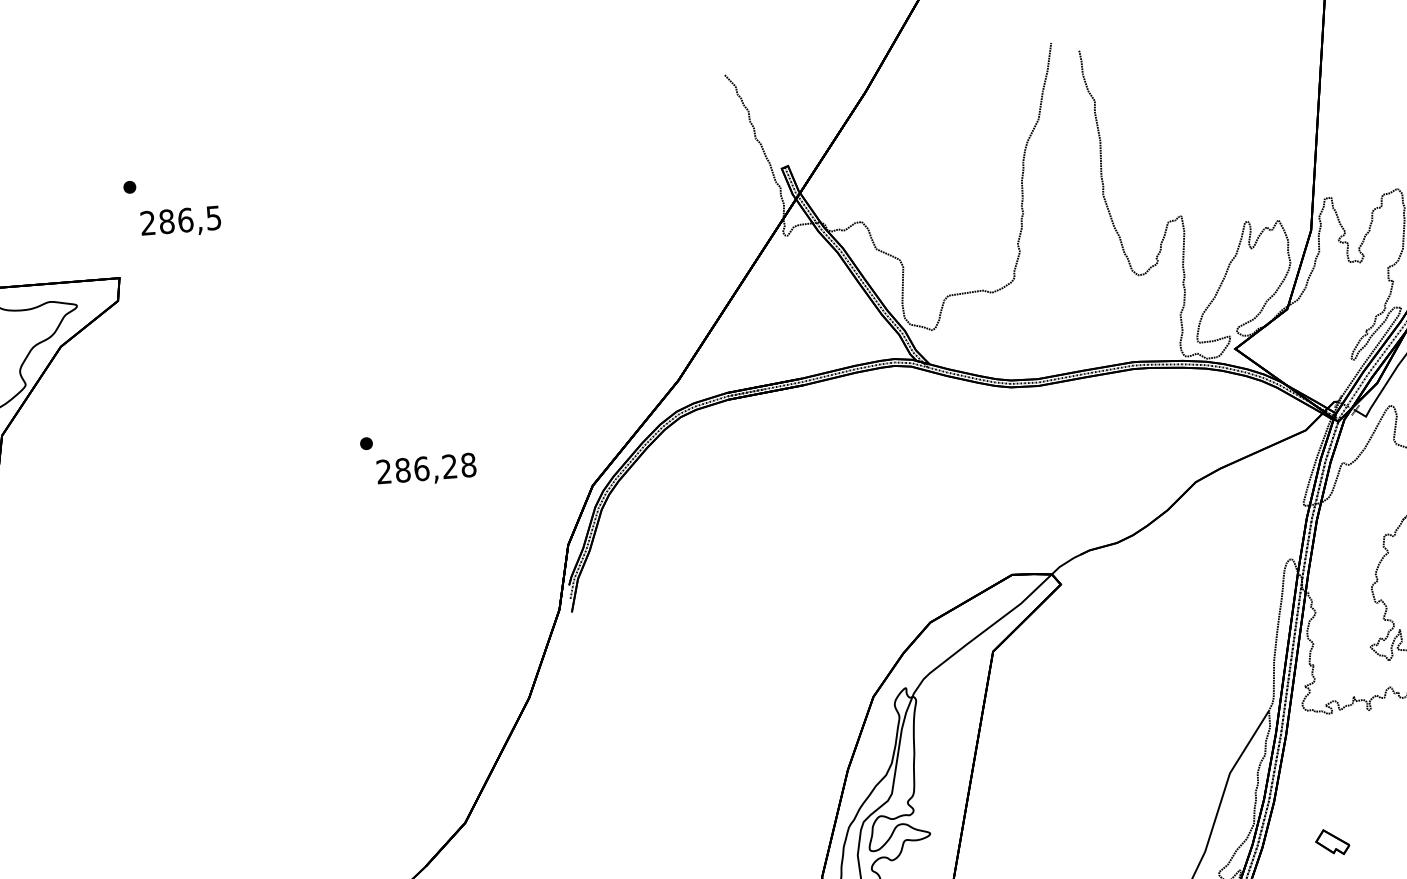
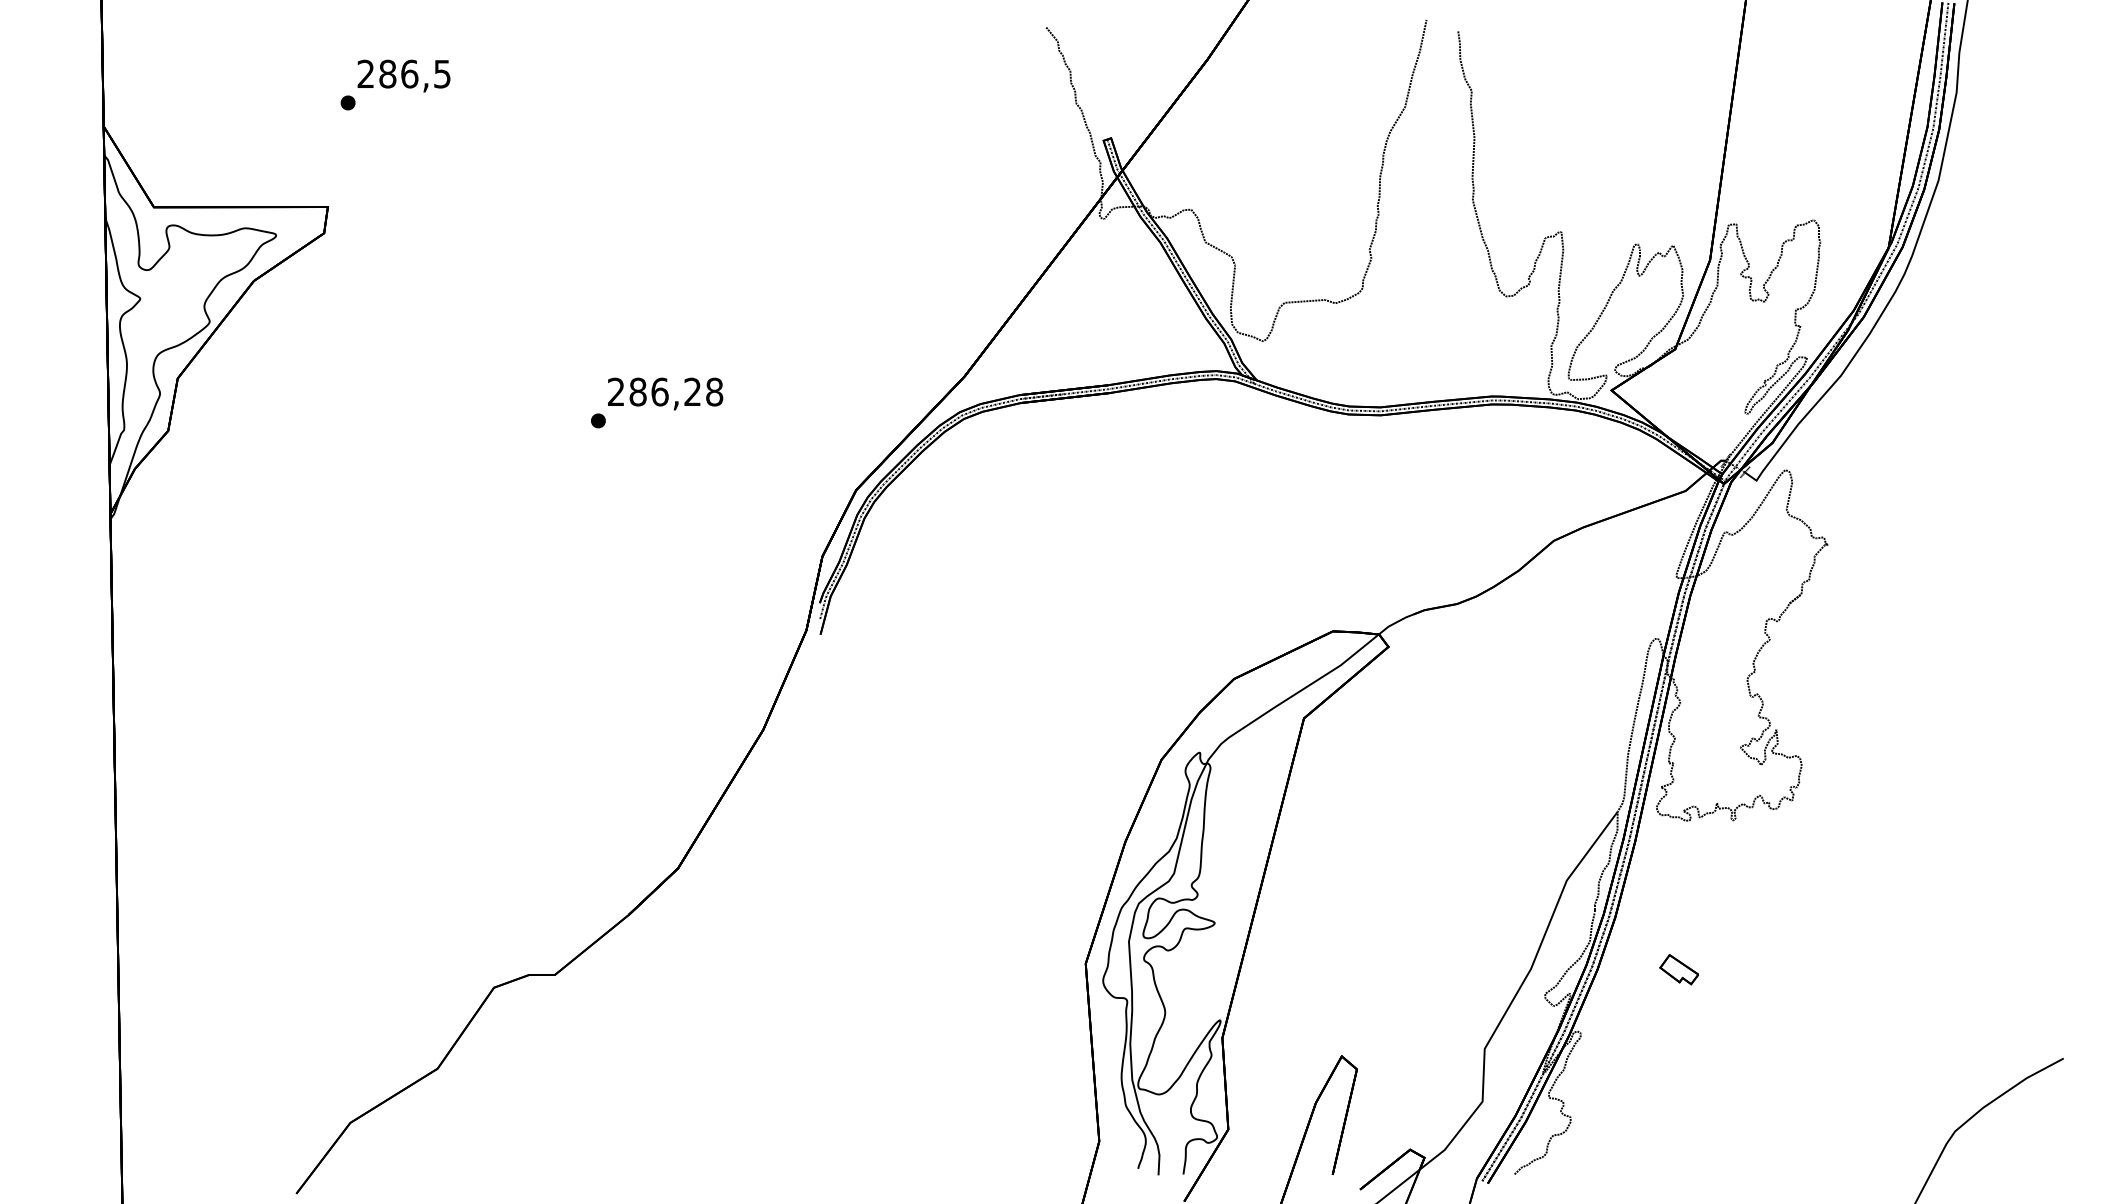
text: (180, 221) -> (403, 75), moved
text: (426, 469) -> (665, 393), moved

